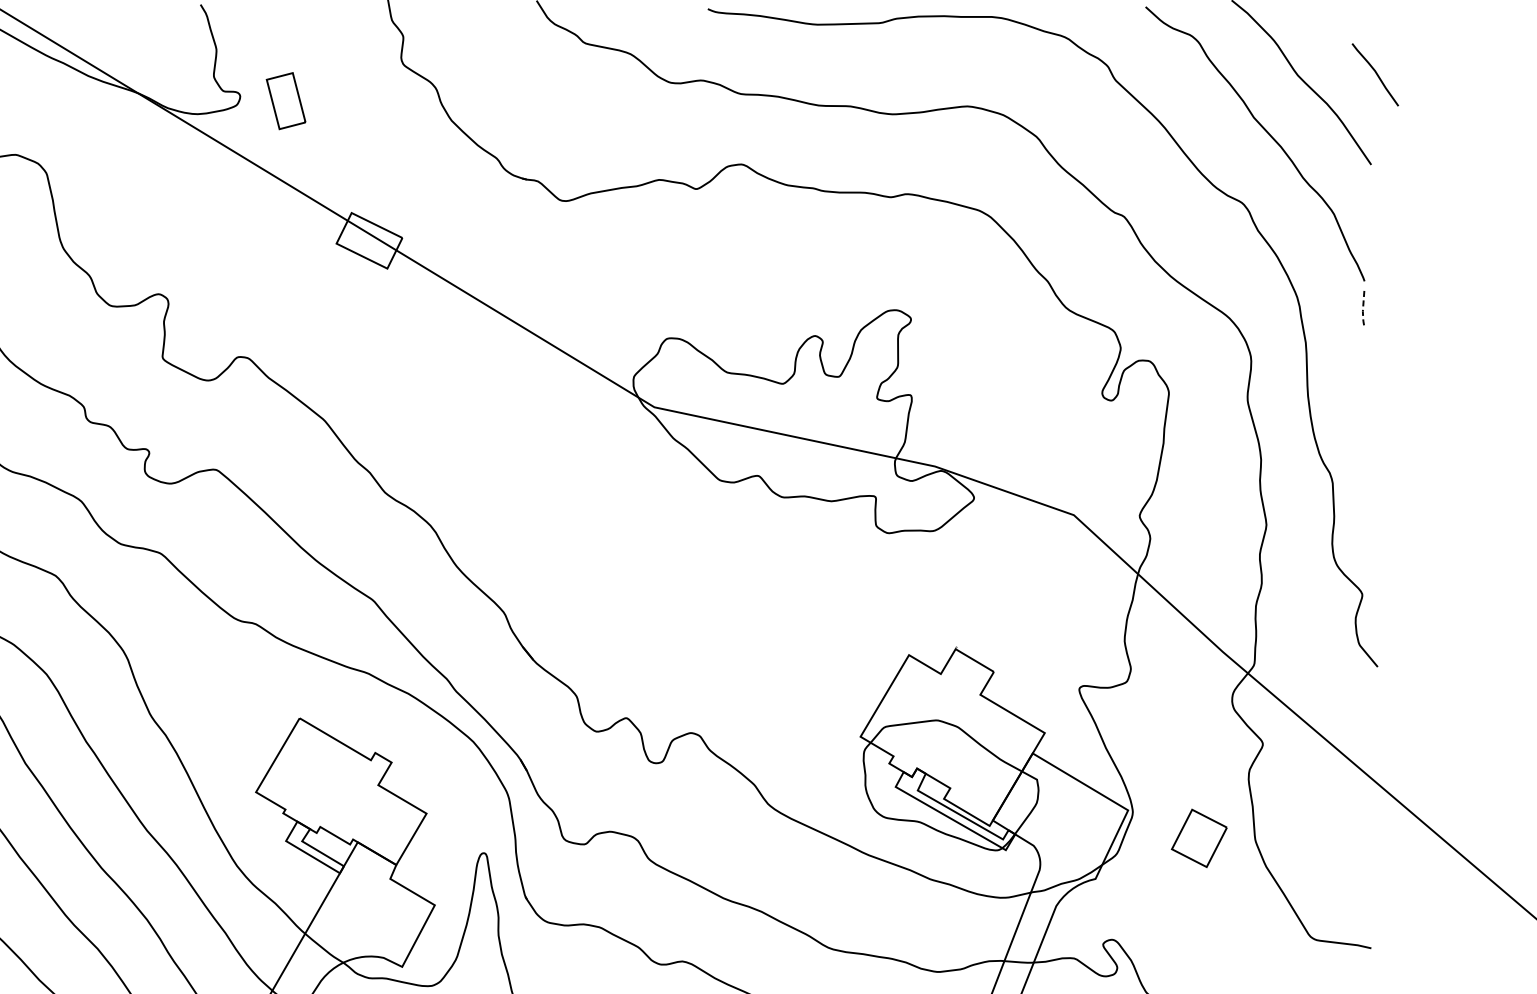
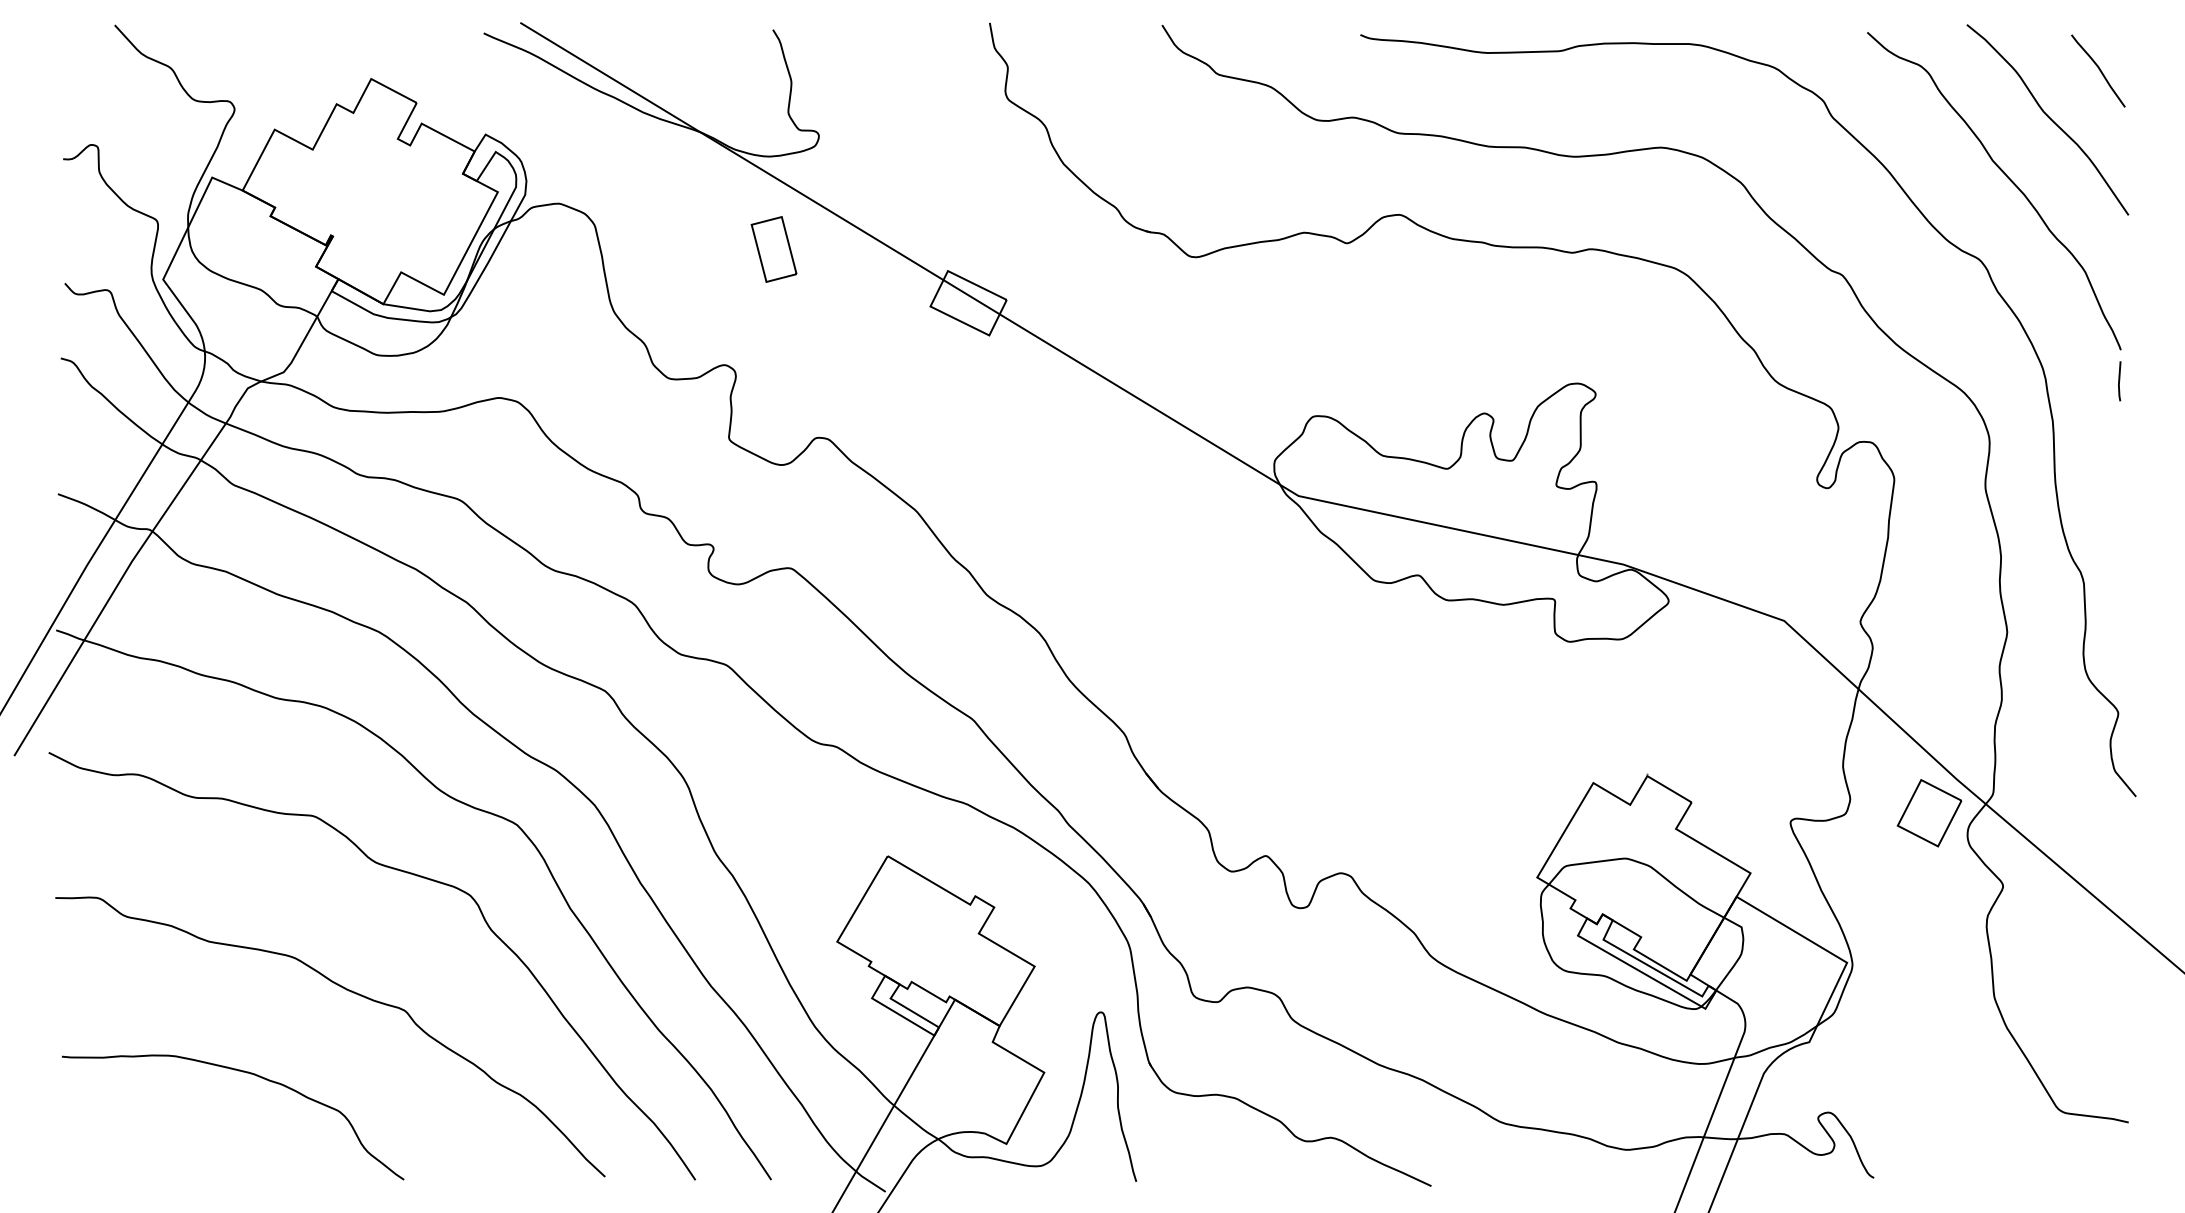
curve: (1375, 73) -> (2098, 69), moved
part: (285, 101) -> (773, 249), moved
line: (1363, 310) -> (2119, 383), dashed -> solid
part: (1199, 838) -> (1929, 813), moved

